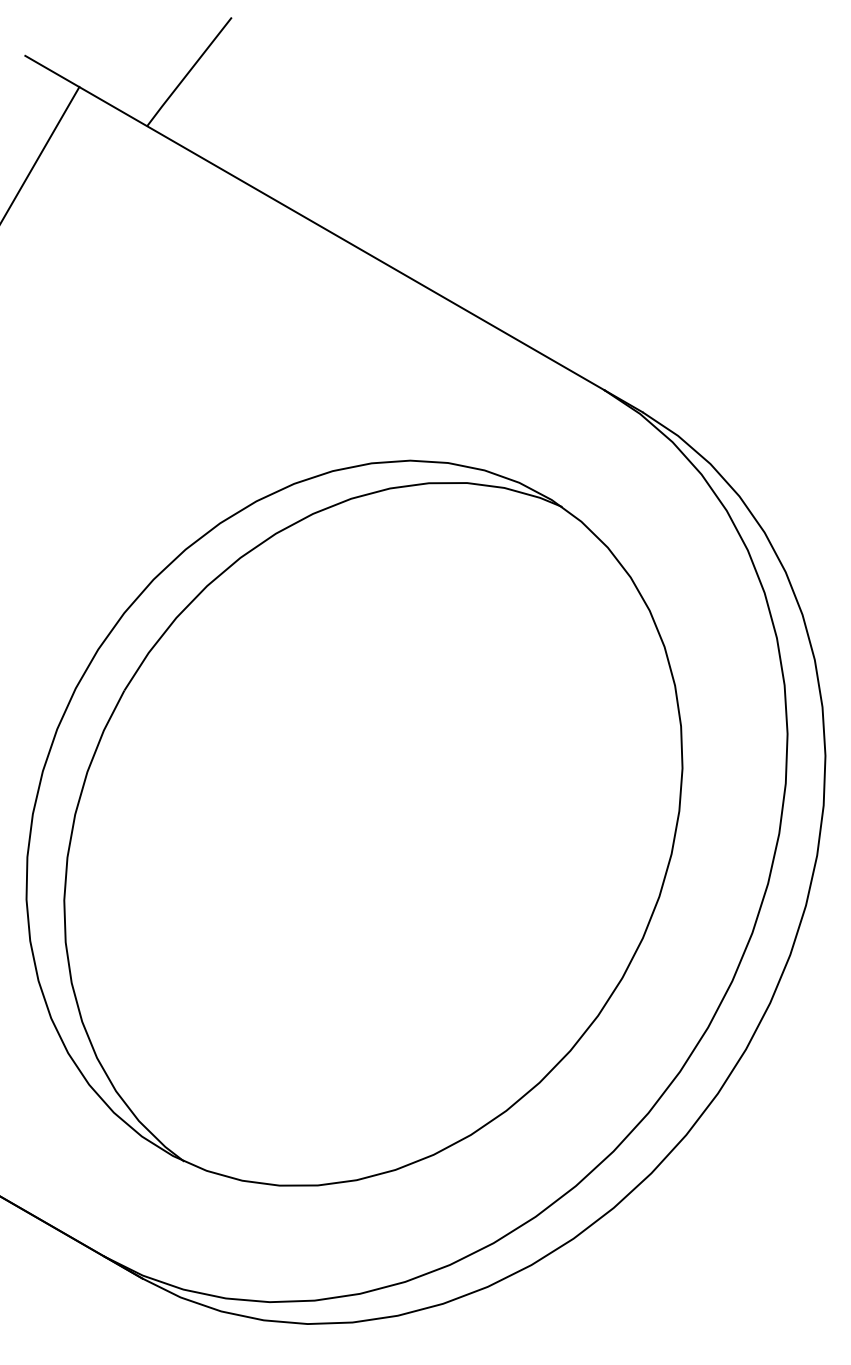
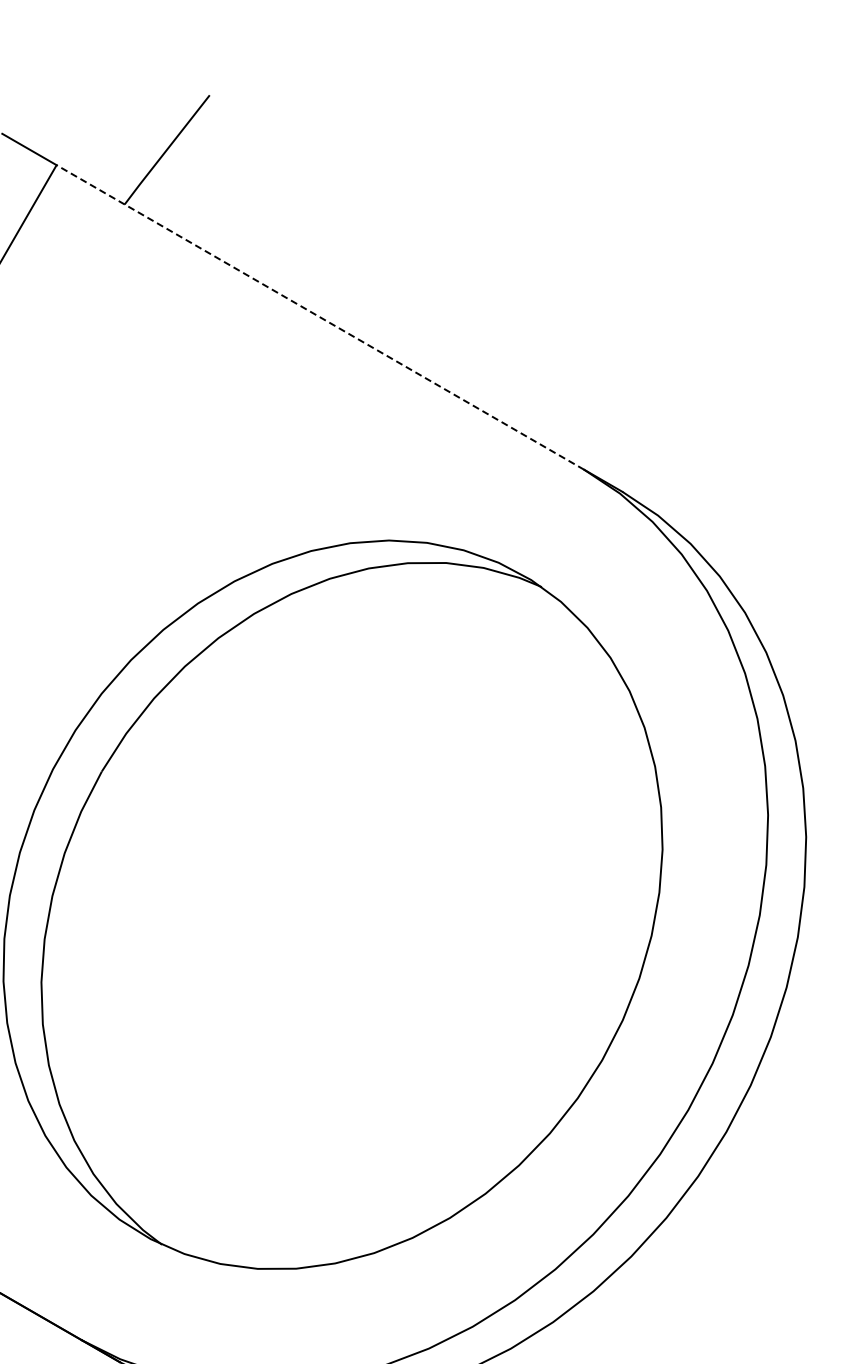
line: (341, 238) -> (319, 317), solid -> dashed

